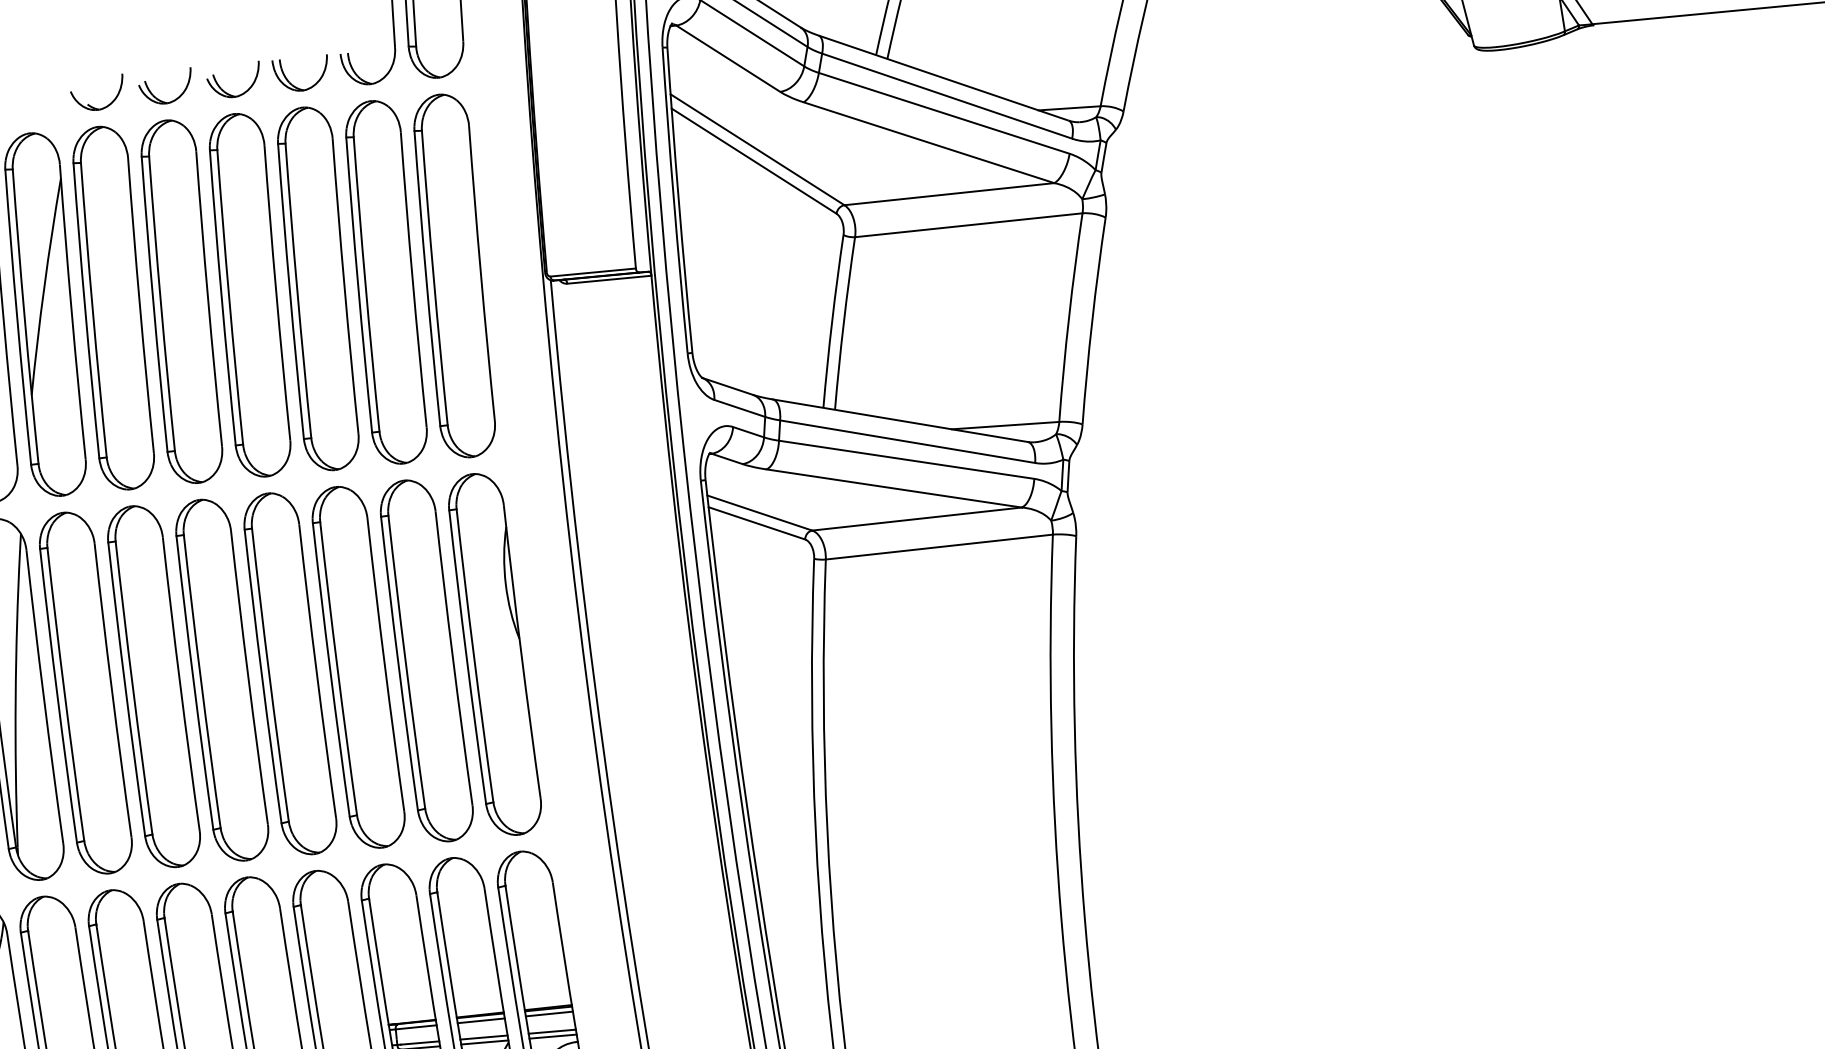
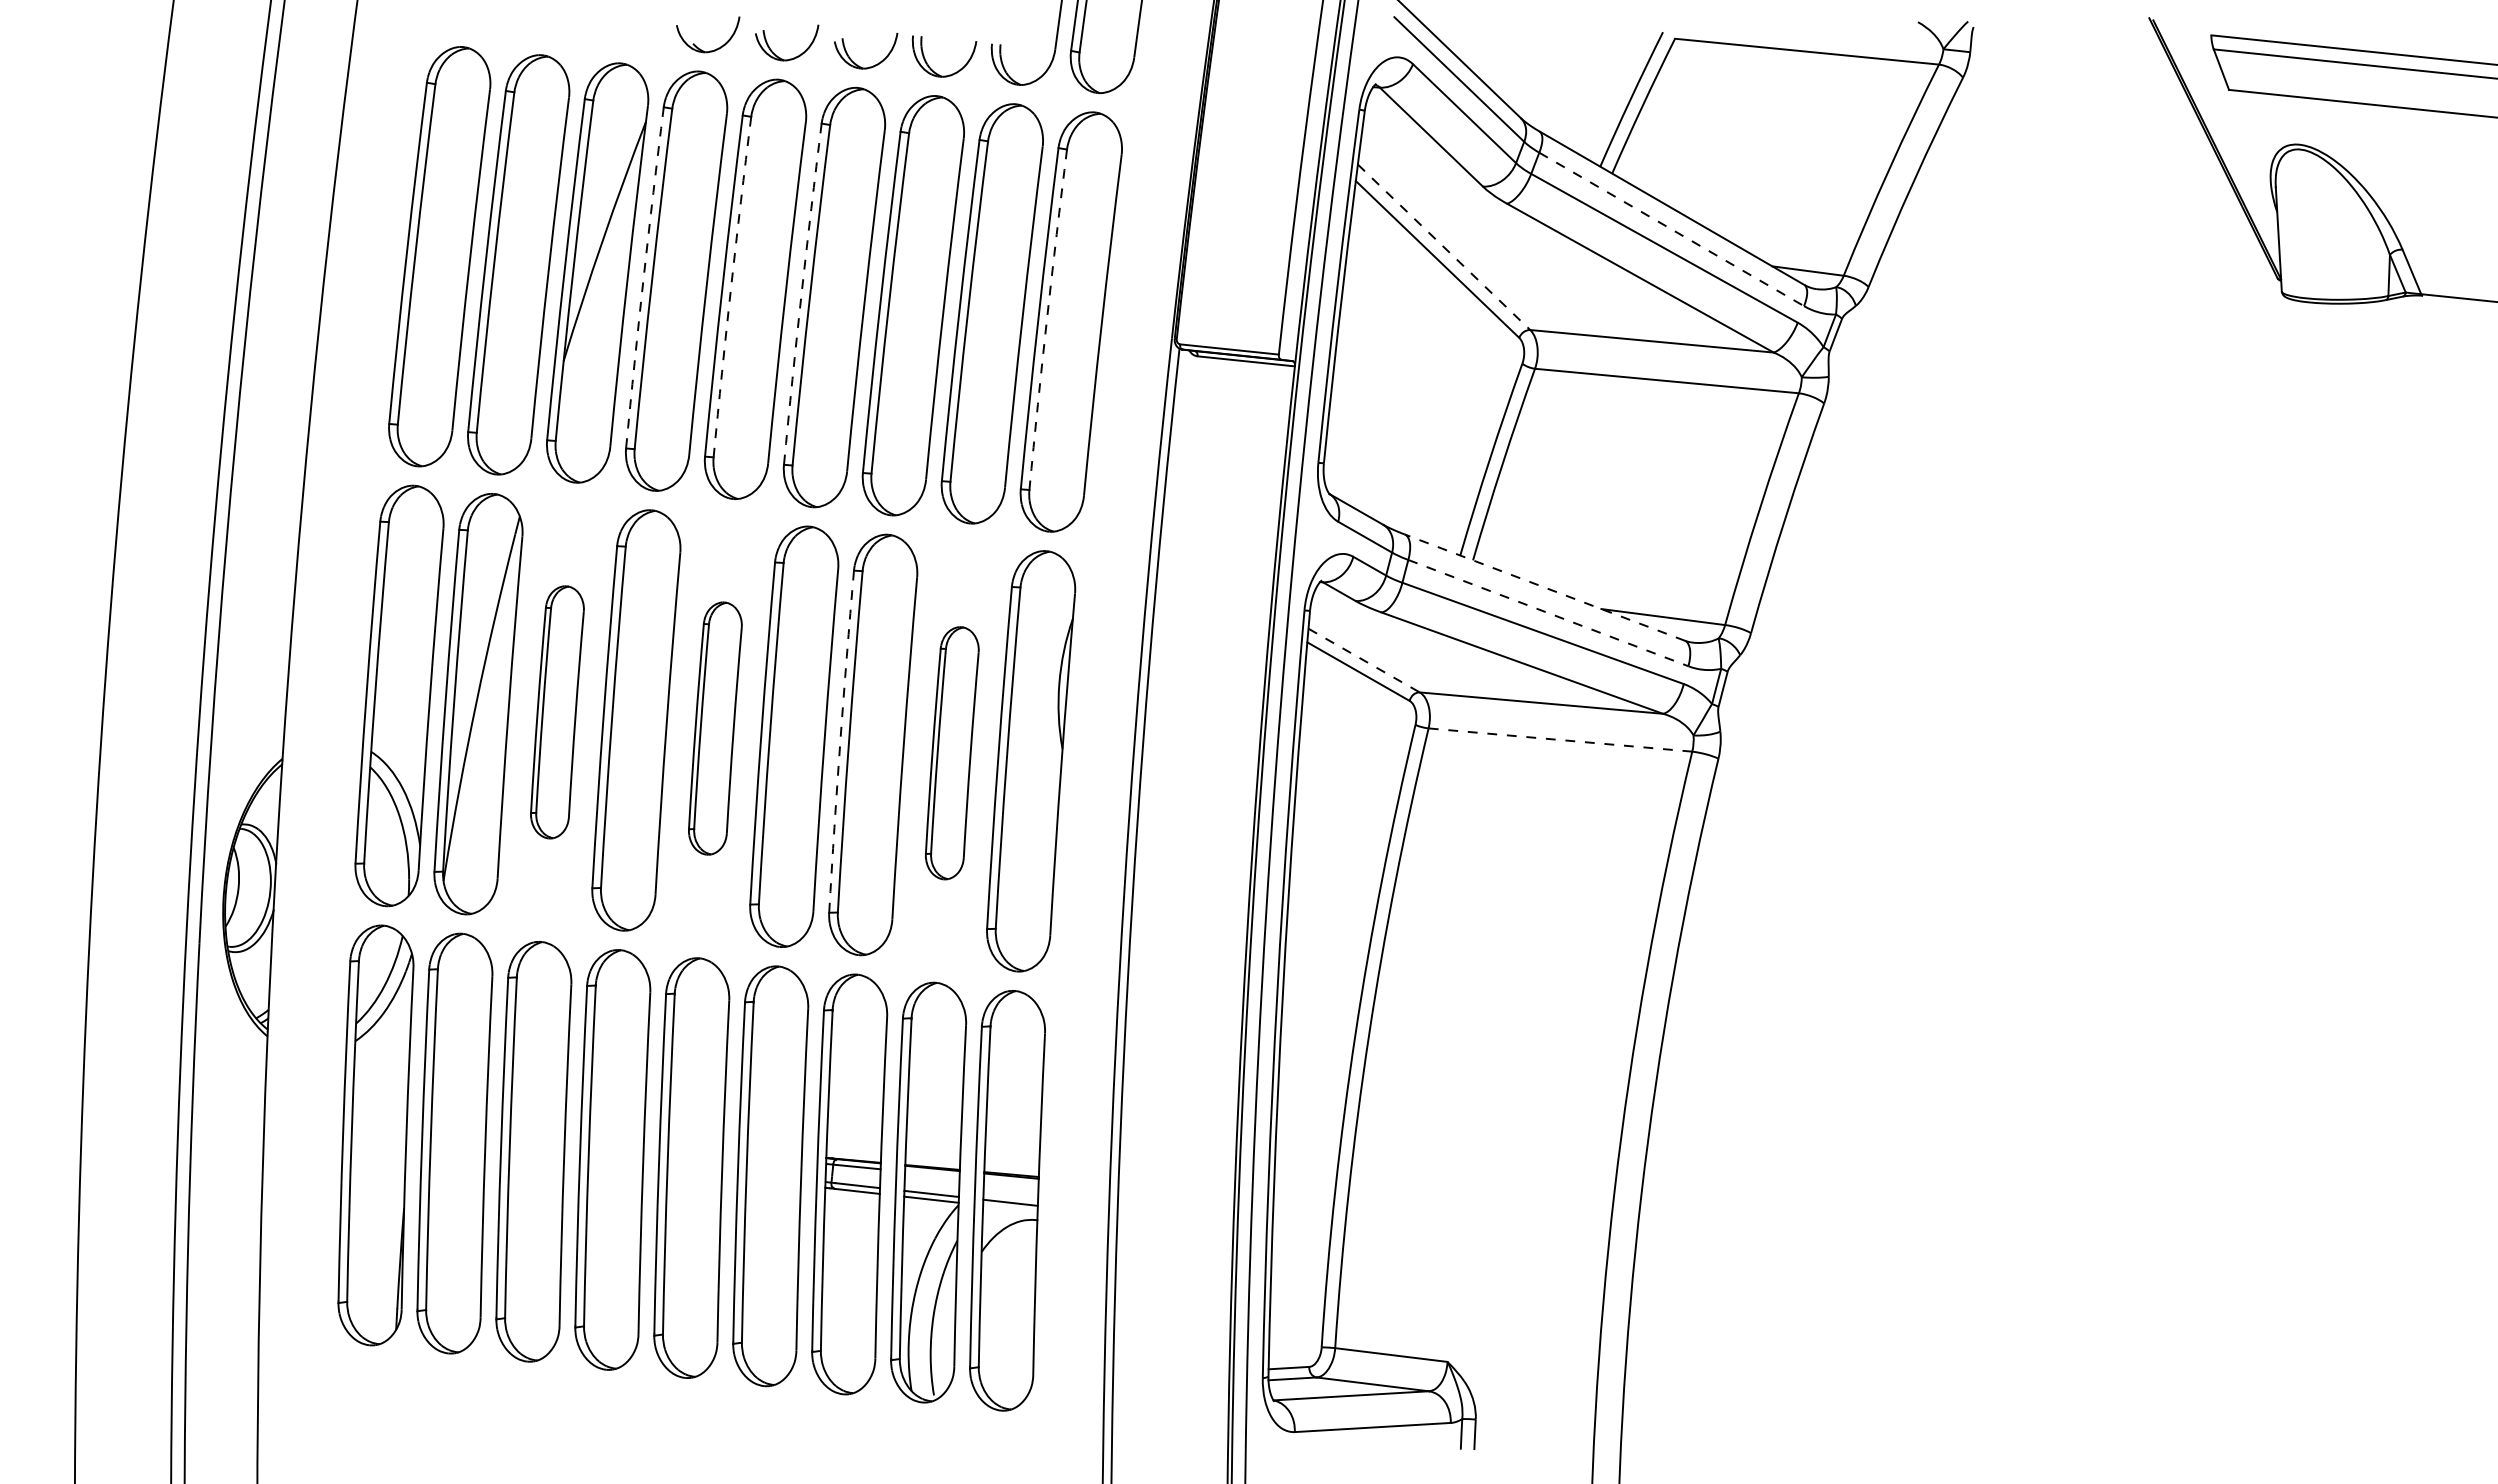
line: (947, 96) -> (1672, 229), solid -> dashed
line: (757, 149) -> (1444, 247), solid -> dashed
arc: (433, 278) -> (1046, 319), solid -> dashed
arc: (221, 298) -> (801, 294), solid -> dashed
arc: (161, 303) -> (731, 286), solid -> dashed
arc: (85, 310) -> (643, 277), solid -> dashed
line: (900, 420) -> (1544, 587), solid -> dashed
line: (907, 442) -> (1548, 613), solid -> dashed
line: (760, 512) -> (1364, 660), solid -> dashed
line: (938, 546) -> (1559, 739), solid -> dashed
part: (427, 661) -> (952, 753), size x0.6
arc: (330, 670) -> (840, 741), solid -> dashed
part: (222, 680) -> (715, 728), size x0.6
part: (85, 693) -> (557, 712), size x0.6
line: (549, 1013) -> (1011, 1181), removed
line: (481, 1020) -> (932, 1174), removed
line: (553, 1036) -> (1010, 1208), removed

